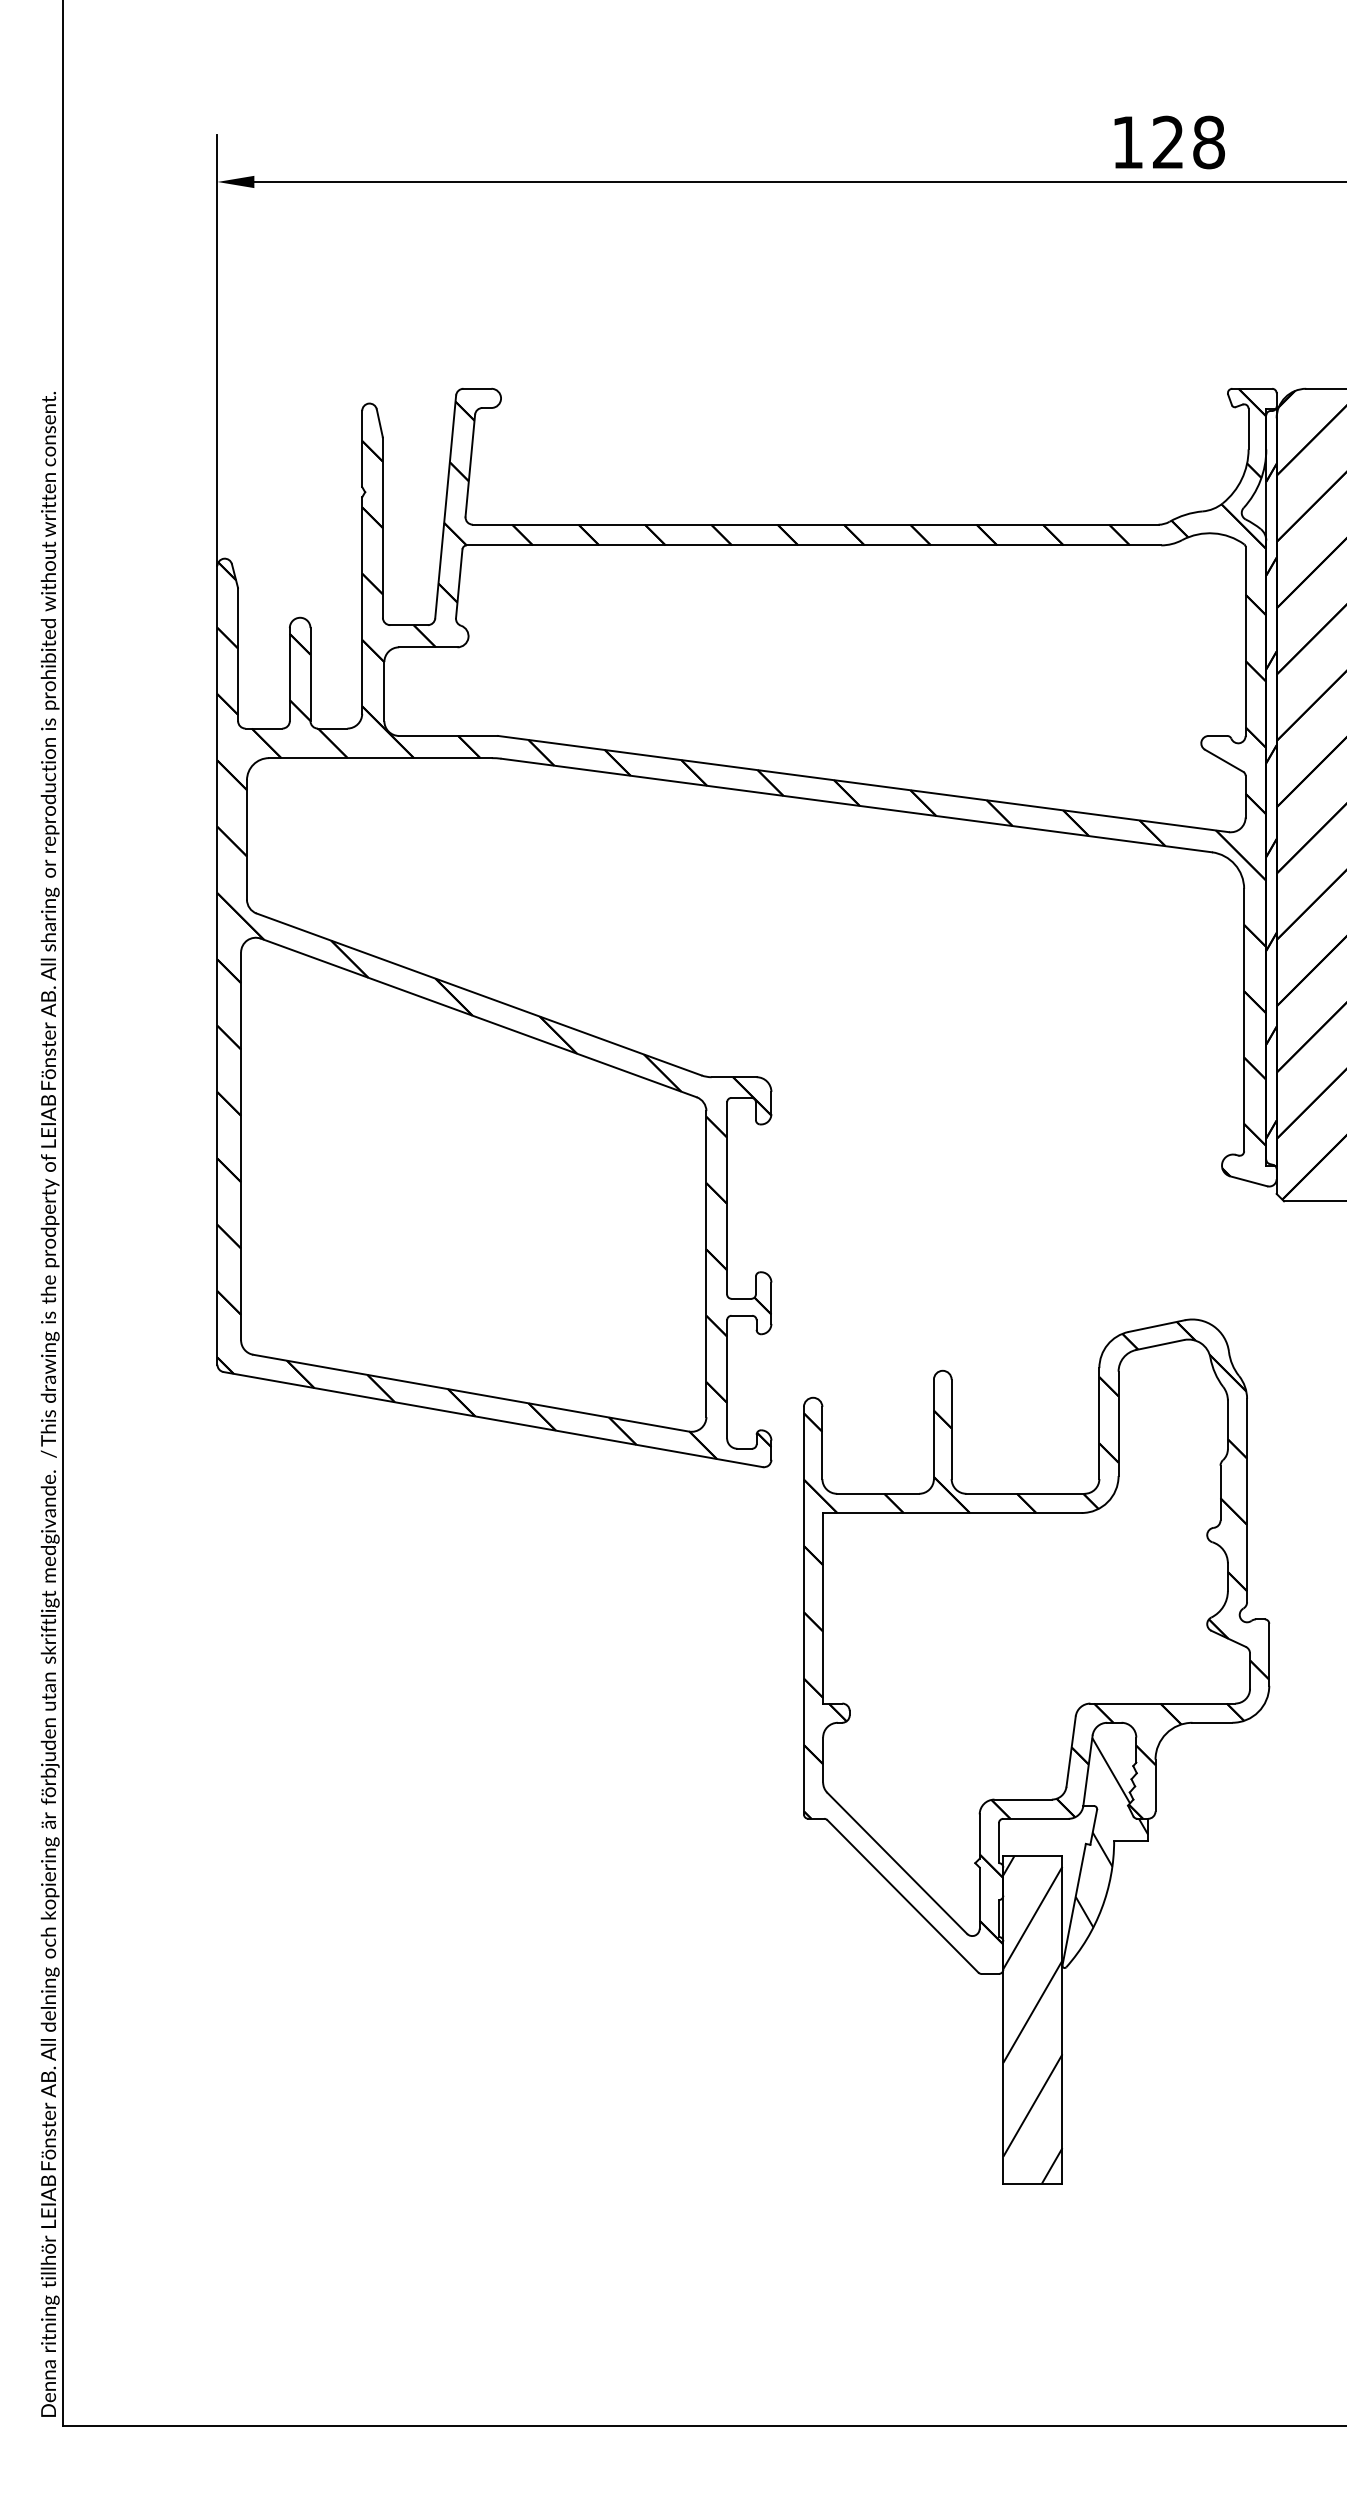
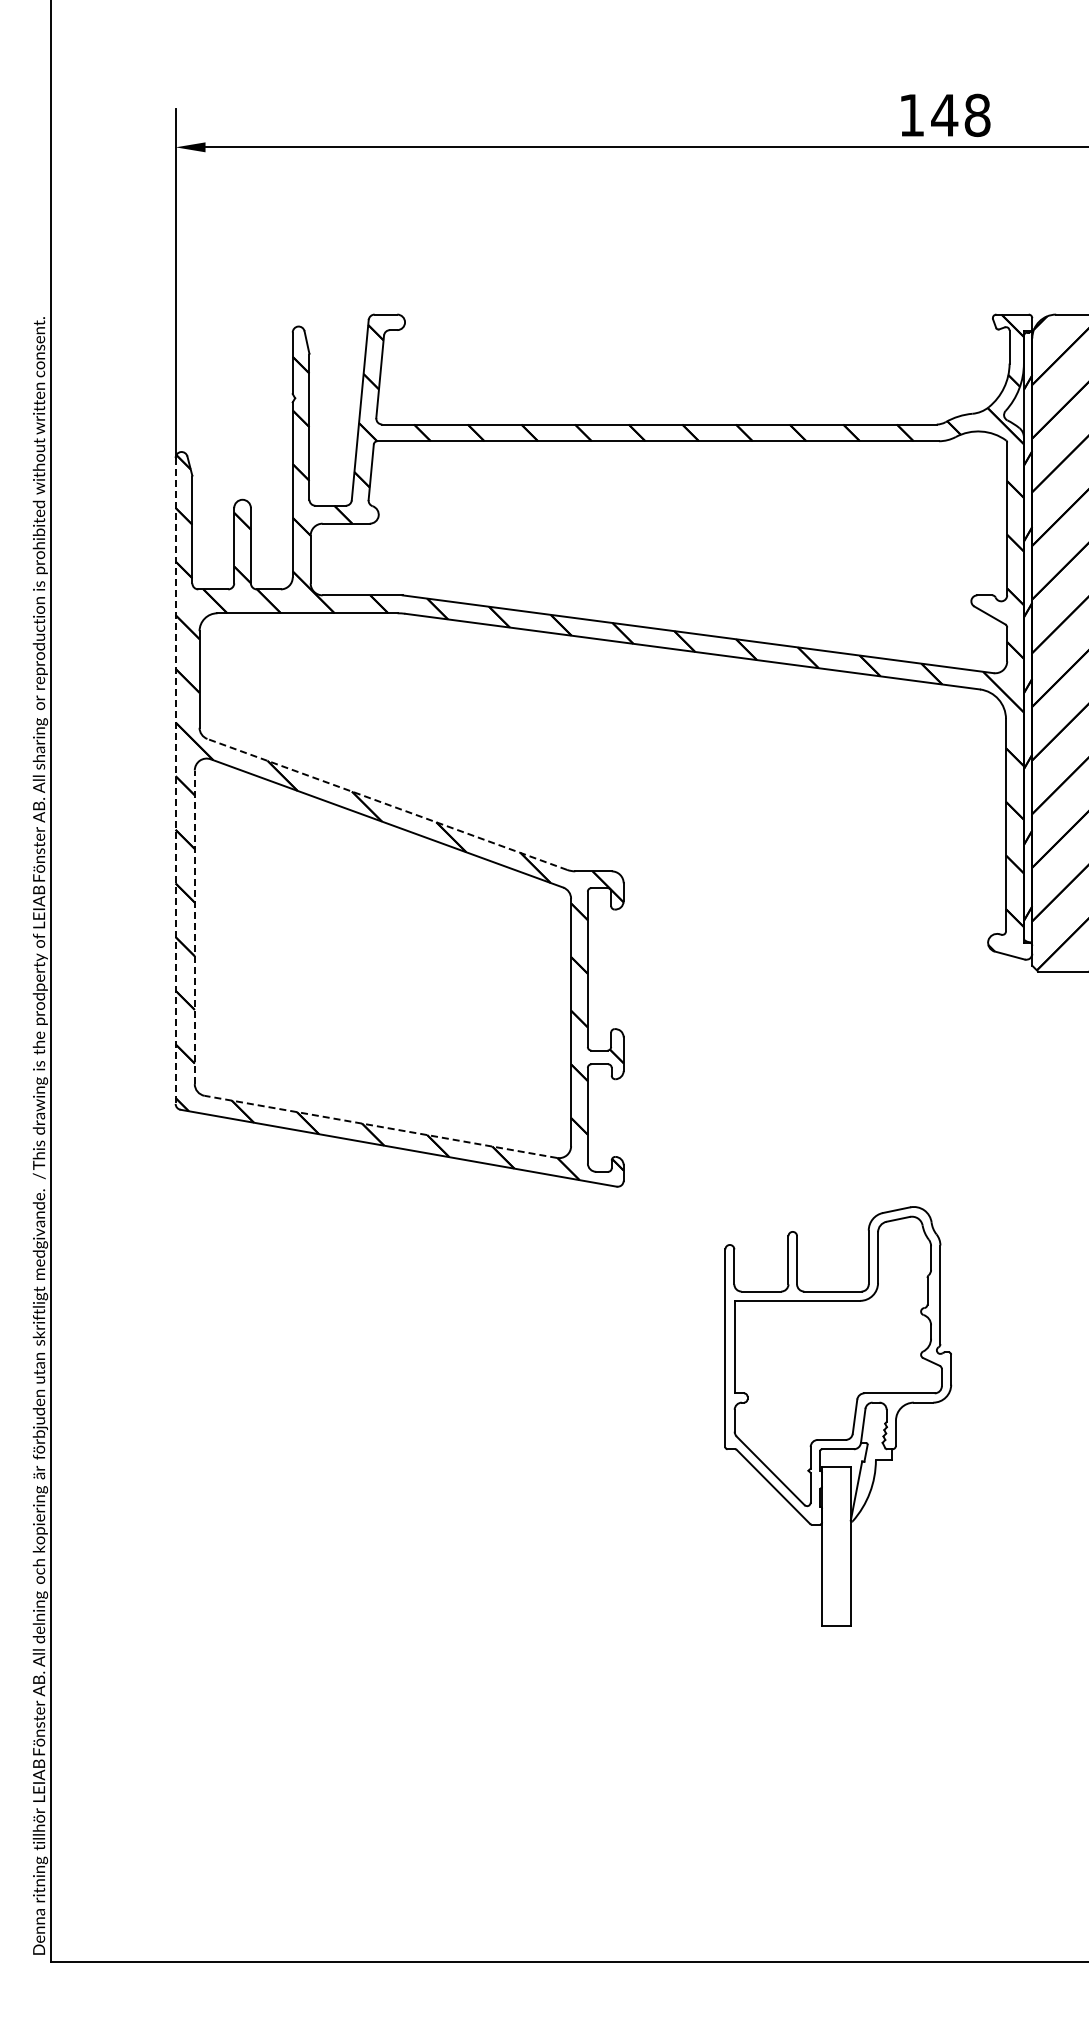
text: (1168, 141) -> (944, 114), 128 -> 148
line: (217, 964) -> (175, 780), solid -> dashed
line: (478, 994) -> (386, 804), solid -> dashed
line: (240, 1146) -> (194, 927), solid -> dashed
line: (470, 1392) -> (380, 1126), solid -> dashed
part: (1037, 1751) -> (838, 1416), size x0.6

